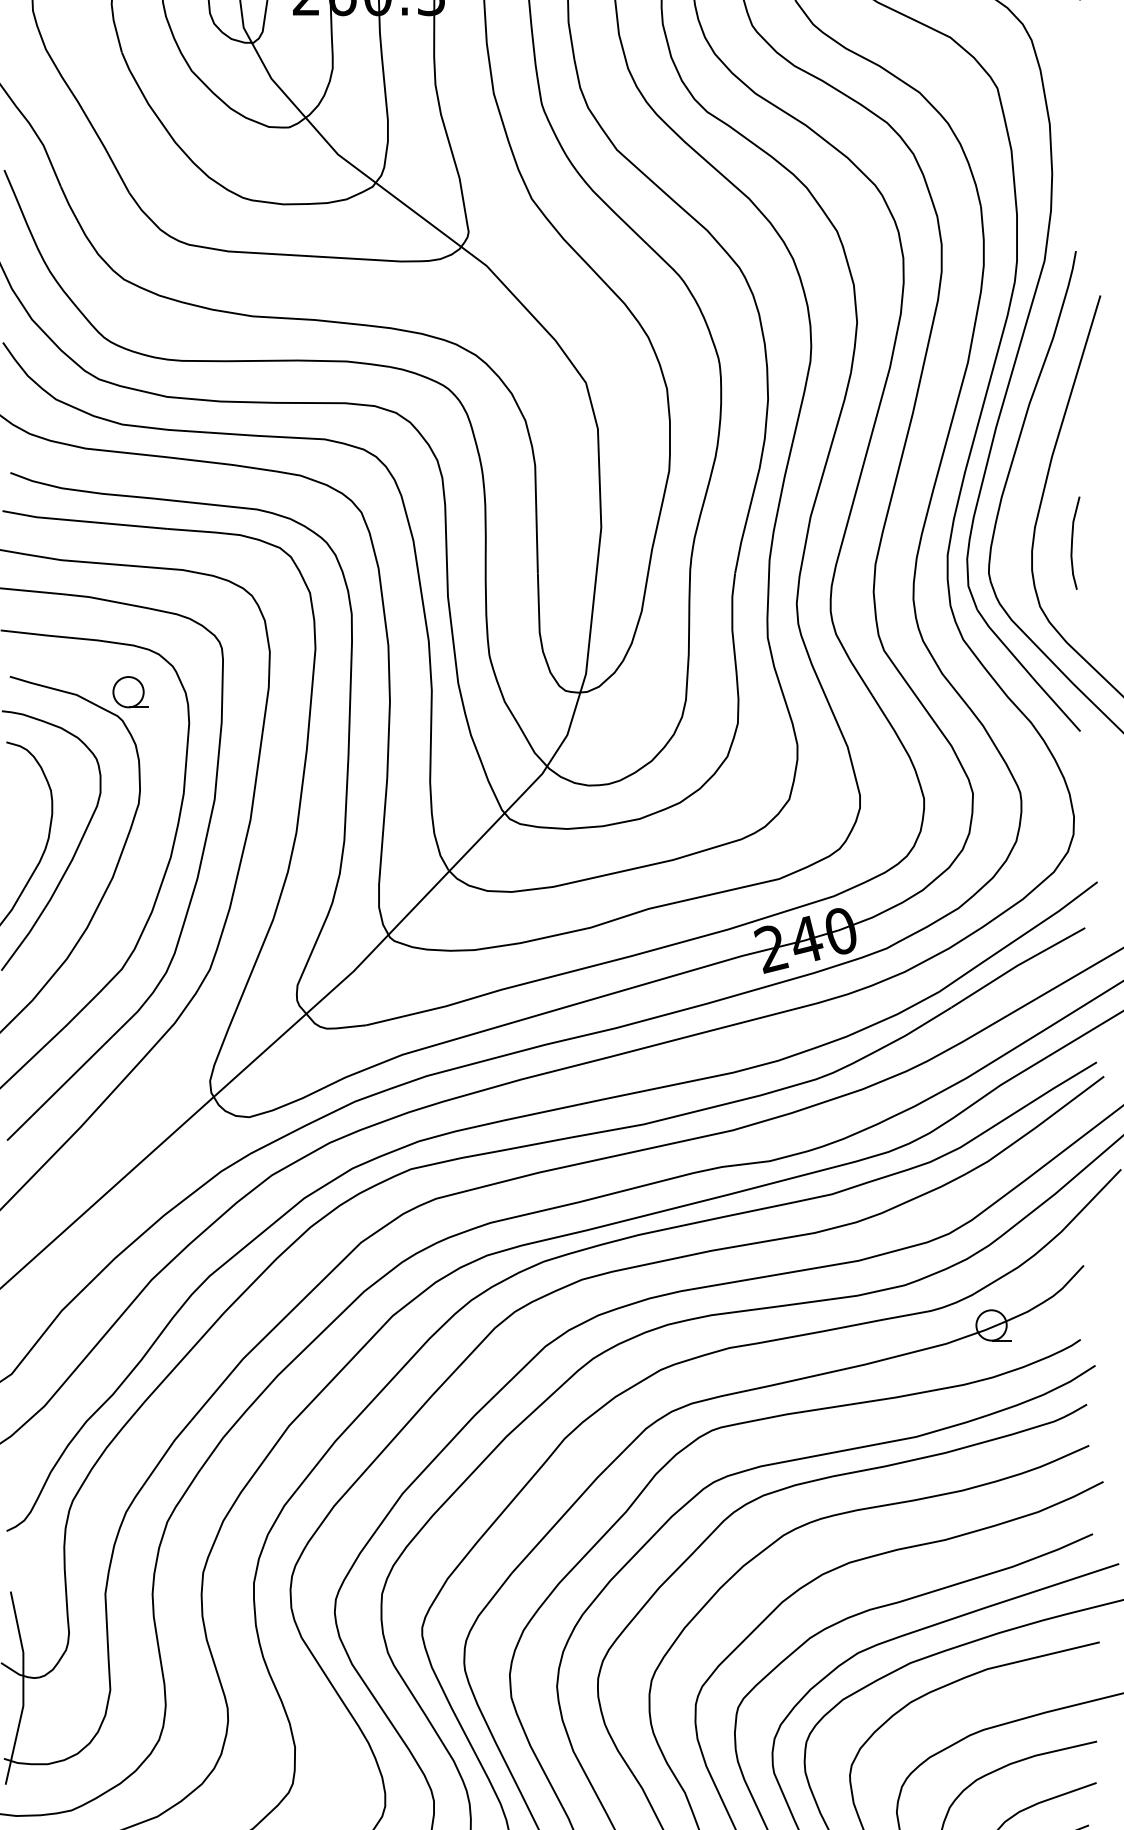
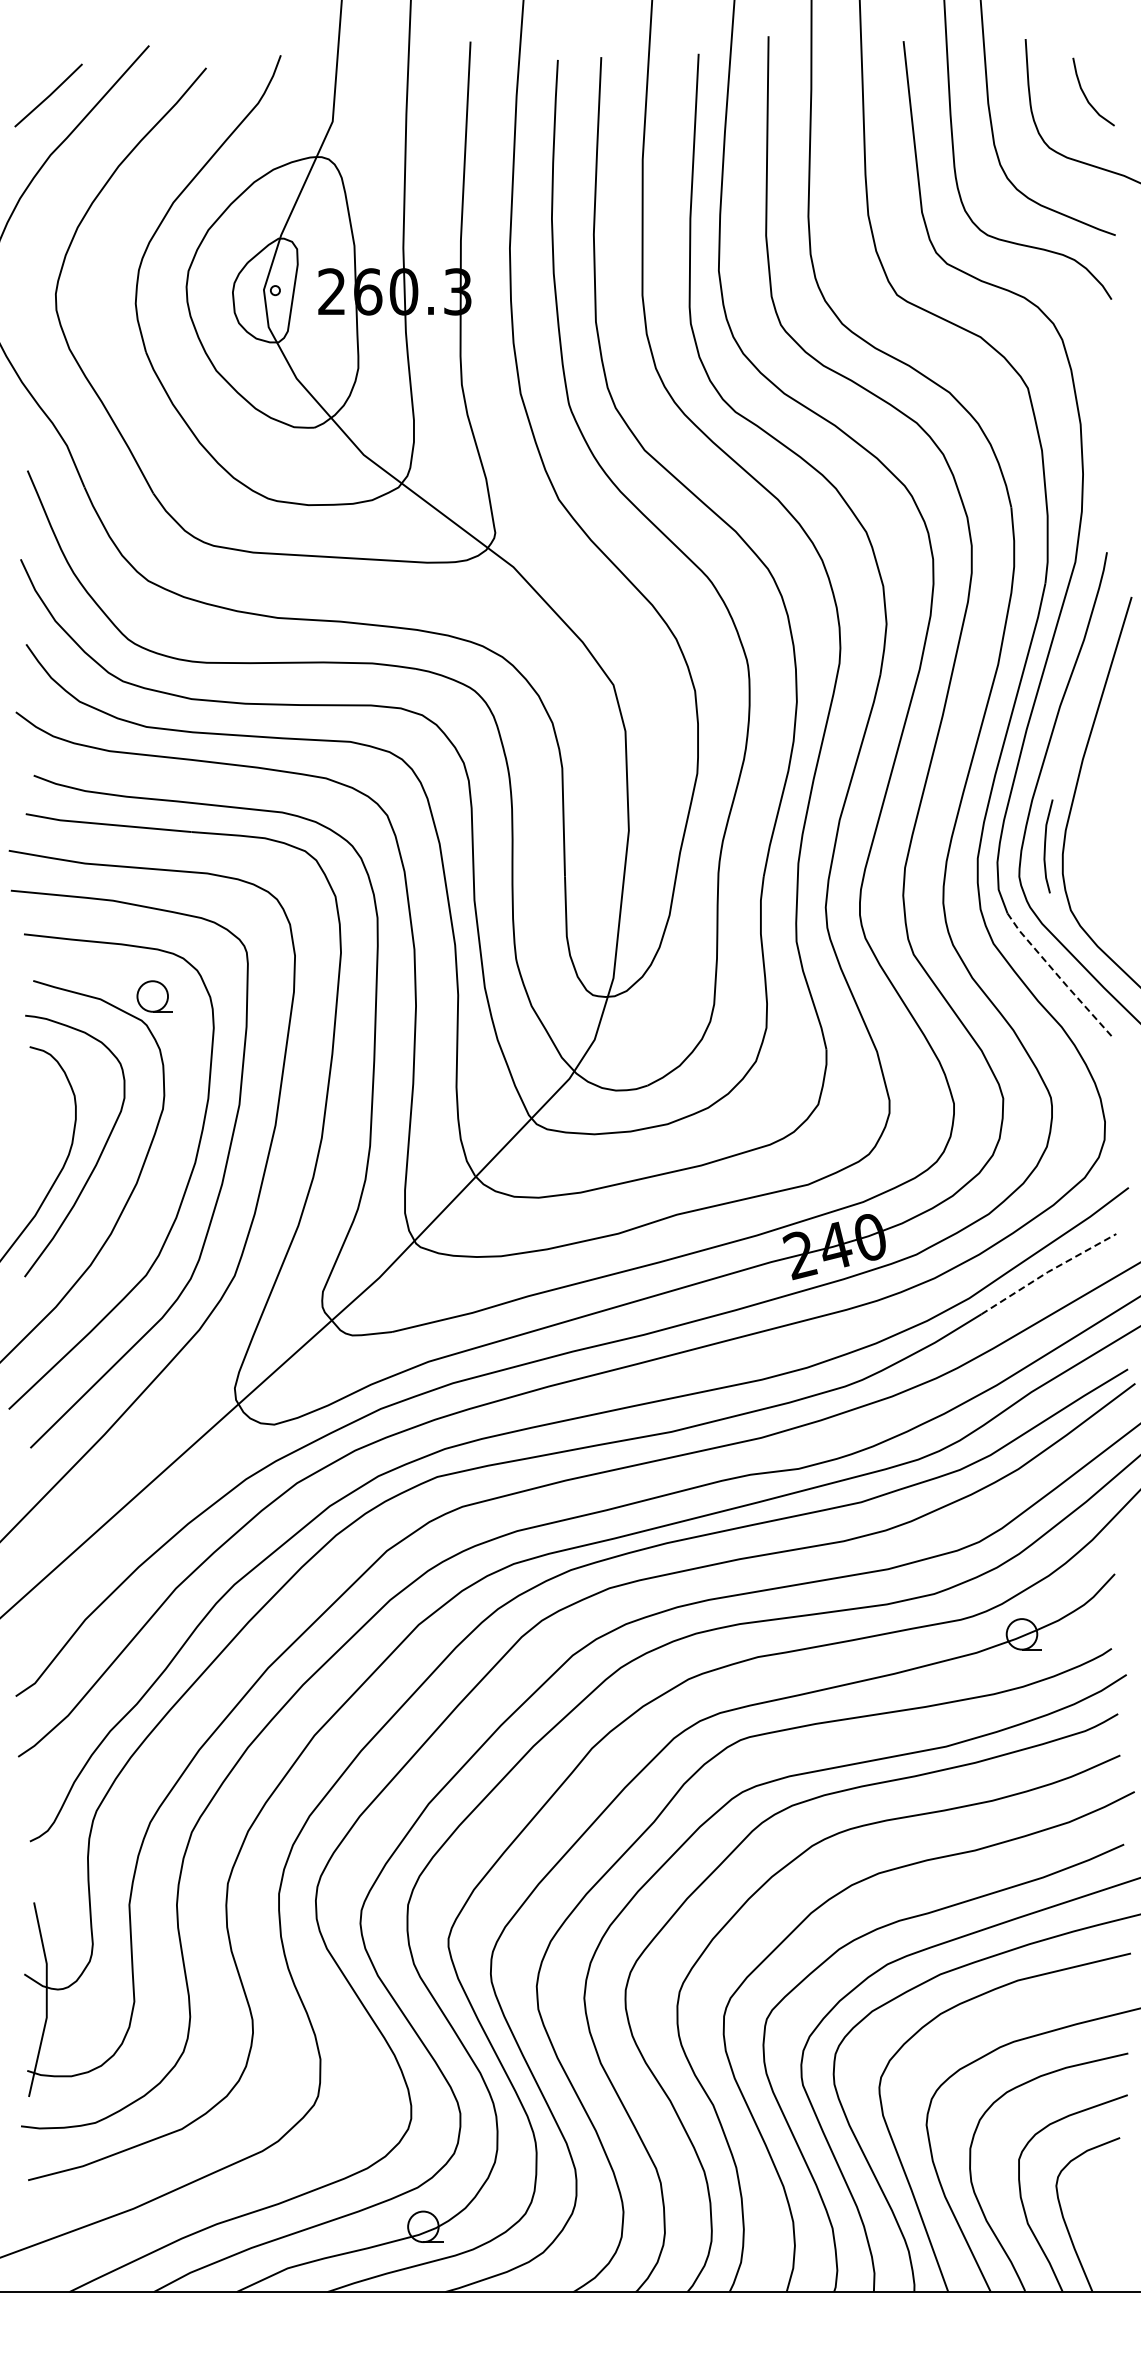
curve: (1072, 543) -> (1045, 846), moved
line: (1027, 671) -> (1058, 975), solid -> dashed
line: (1017, 966) -> (1048, 1272), solid -> dashed

